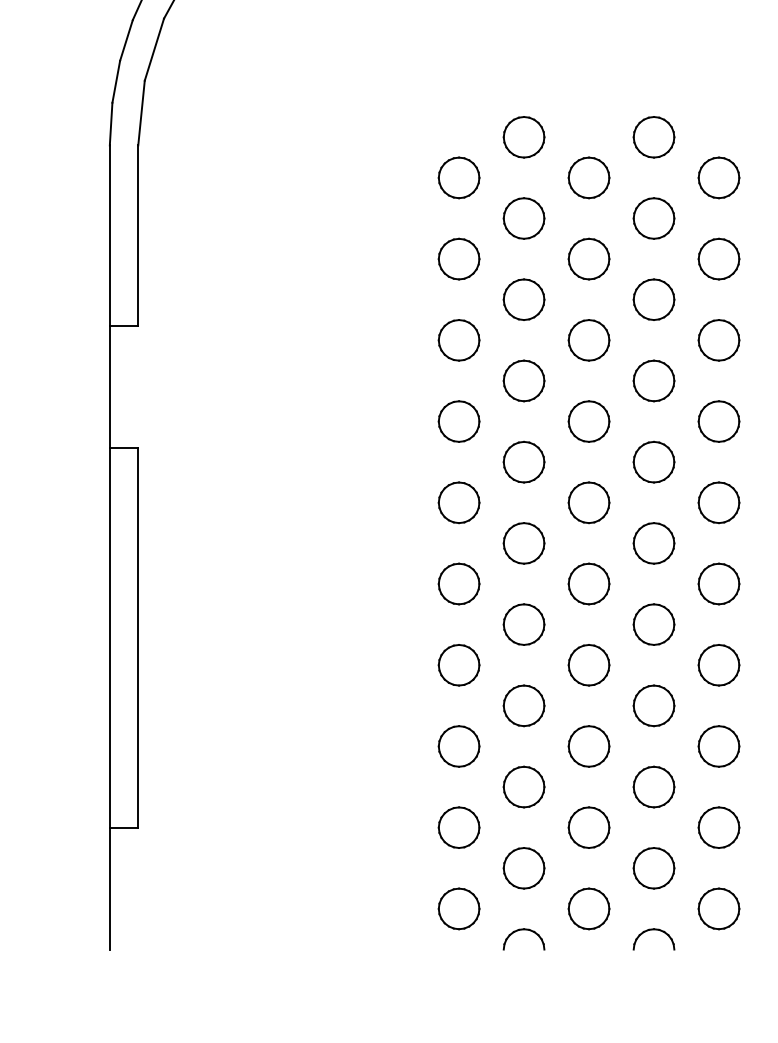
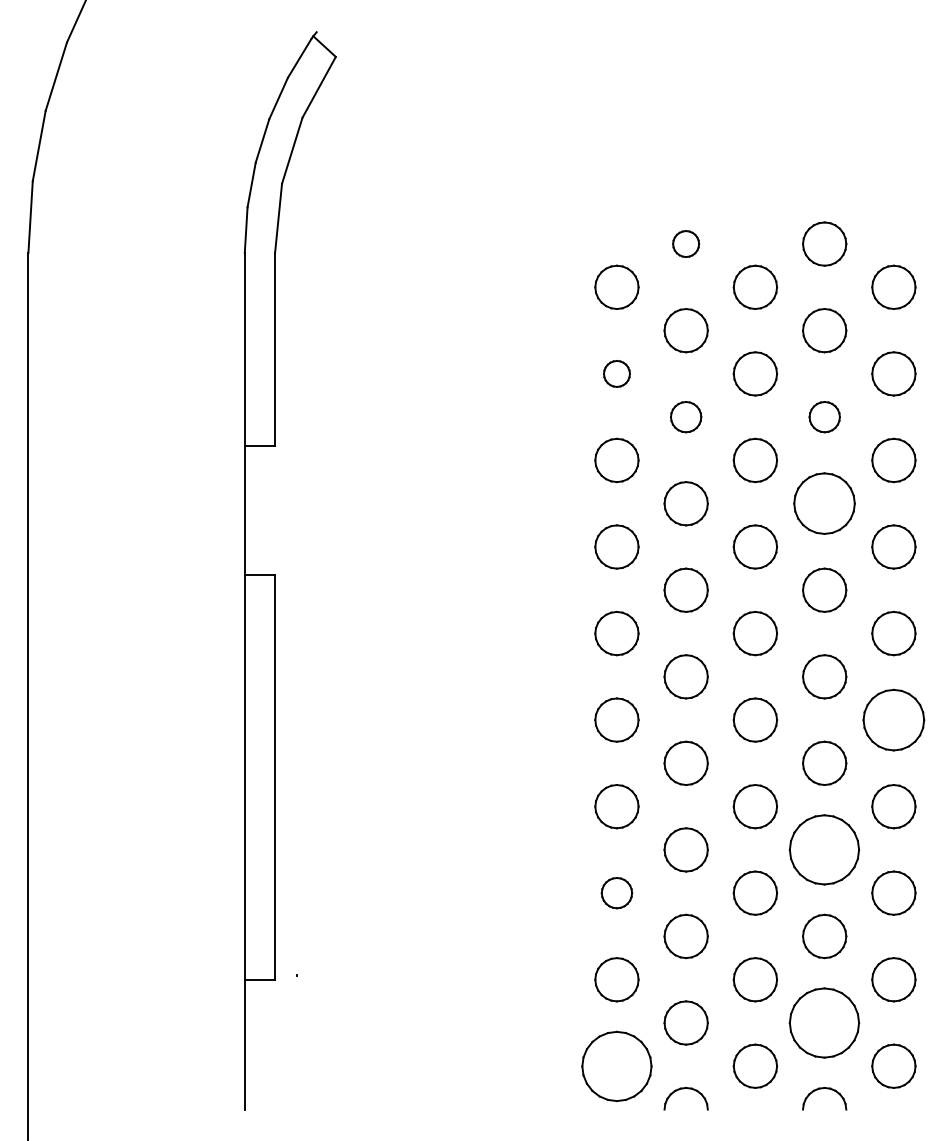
part: (523, 136) -> (685, 243), size x0.6
part: (458, 258) -> (616, 373), size x0.6
part: (523, 299) -> (685, 416), size x0.7
part: (653, 299) -> (824, 416), size x0.7
part: (653, 380) -> (824, 503), size x1.4
part: (718, 583) -> (893, 719), size x1.4
part: (653, 705) -> (824, 849), size x1.6
part: (458, 745) -> (616, 892), size x0.7
part: (653, 867) -> (824, 1022), size x1.6
part: (458, 908) -> (616, 1065), size x1.6

